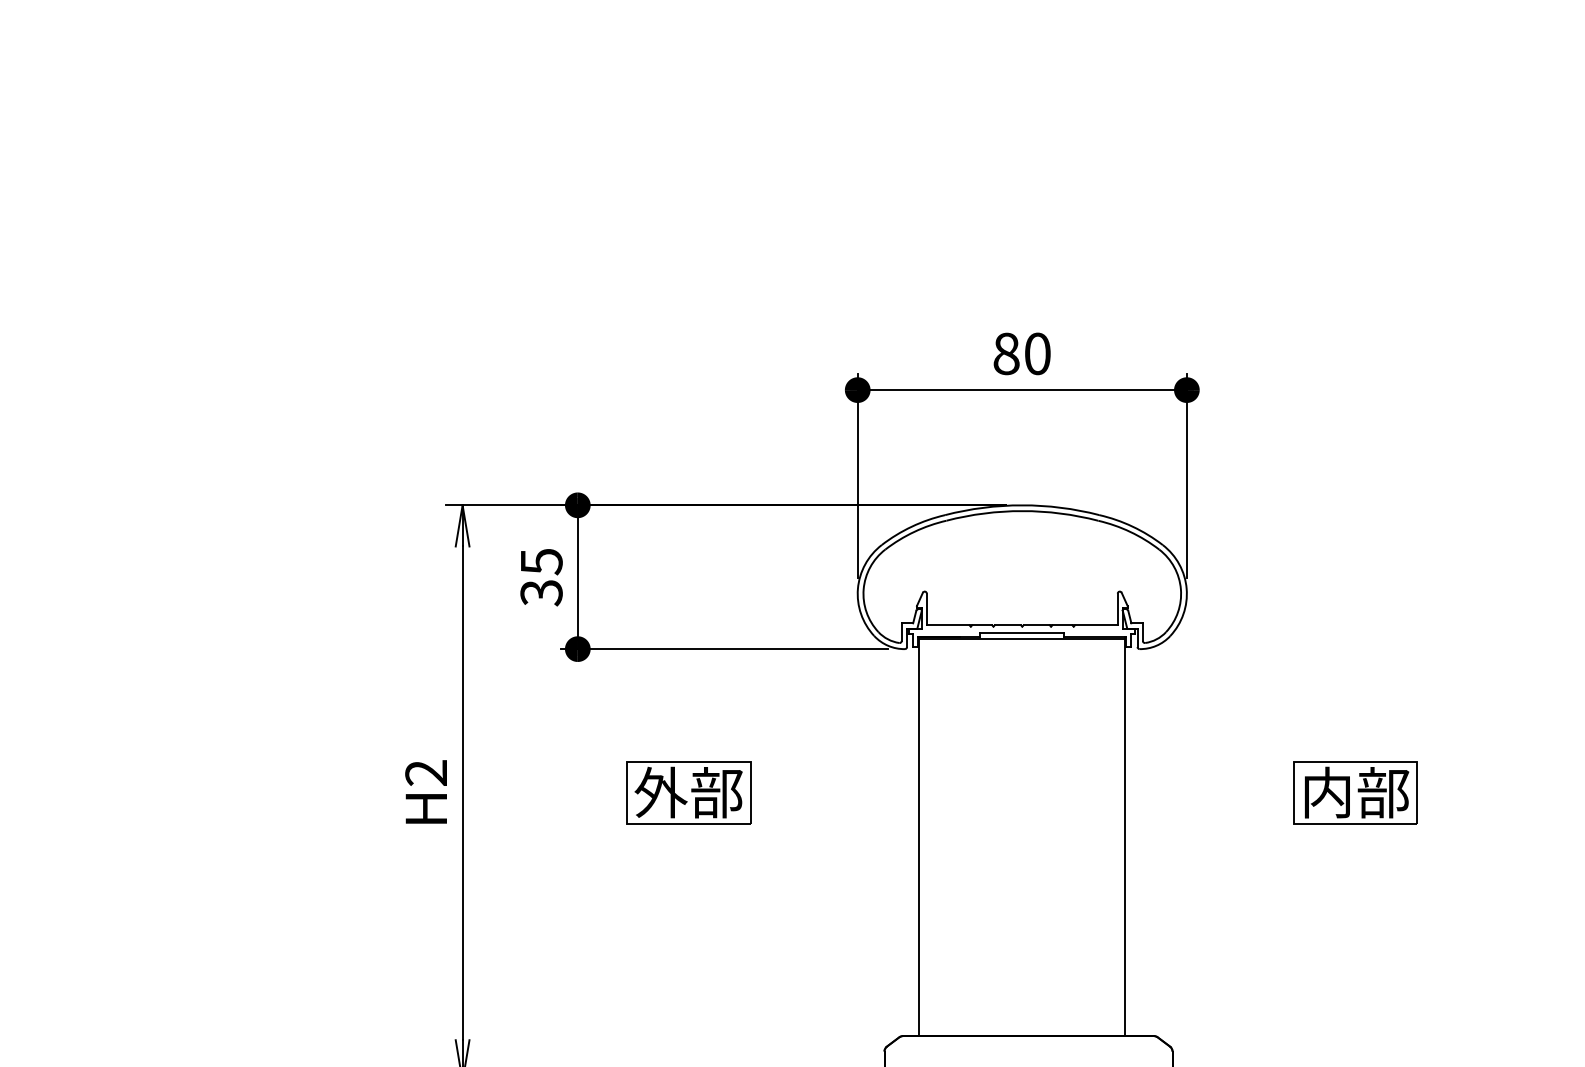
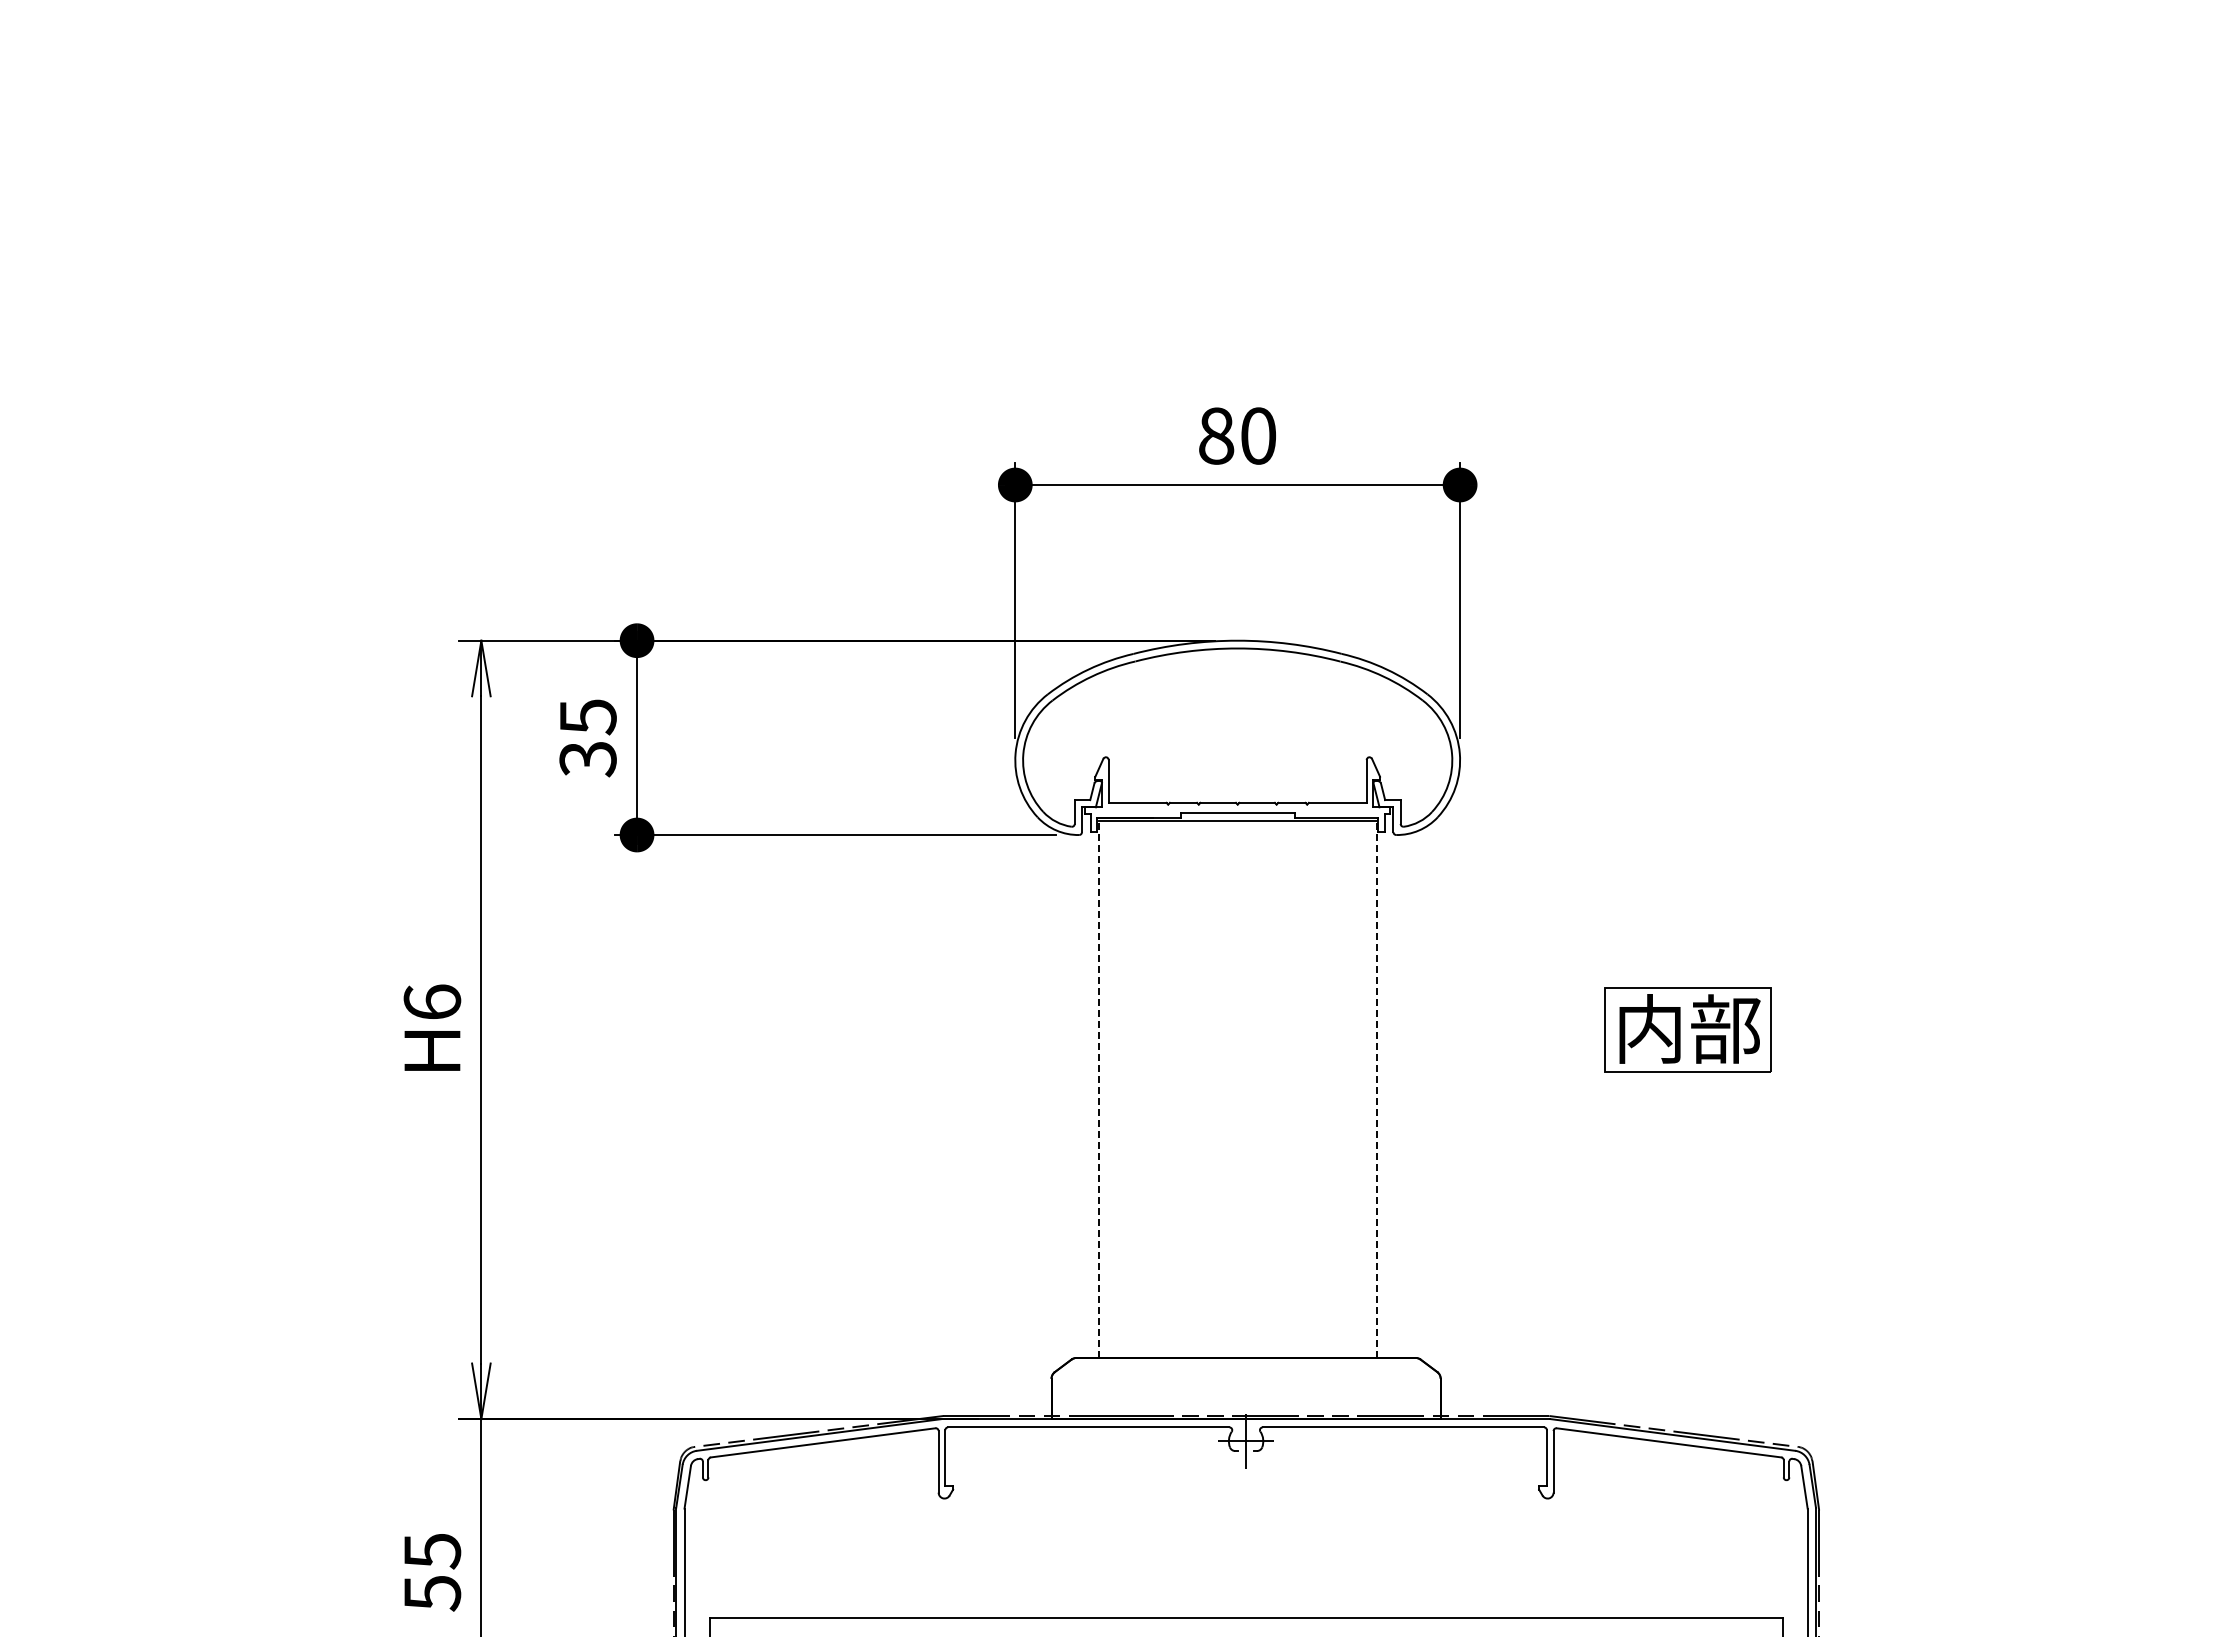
text: (426, 772) -> (432, 1001), H2 -> H6
part: (689, 793) -> (787, 1029), removed
line: (919, 836) -> (1098, 1088), solid -> dashed
line: (1125, 836) -> (1376, 1088), solid -> dashed

